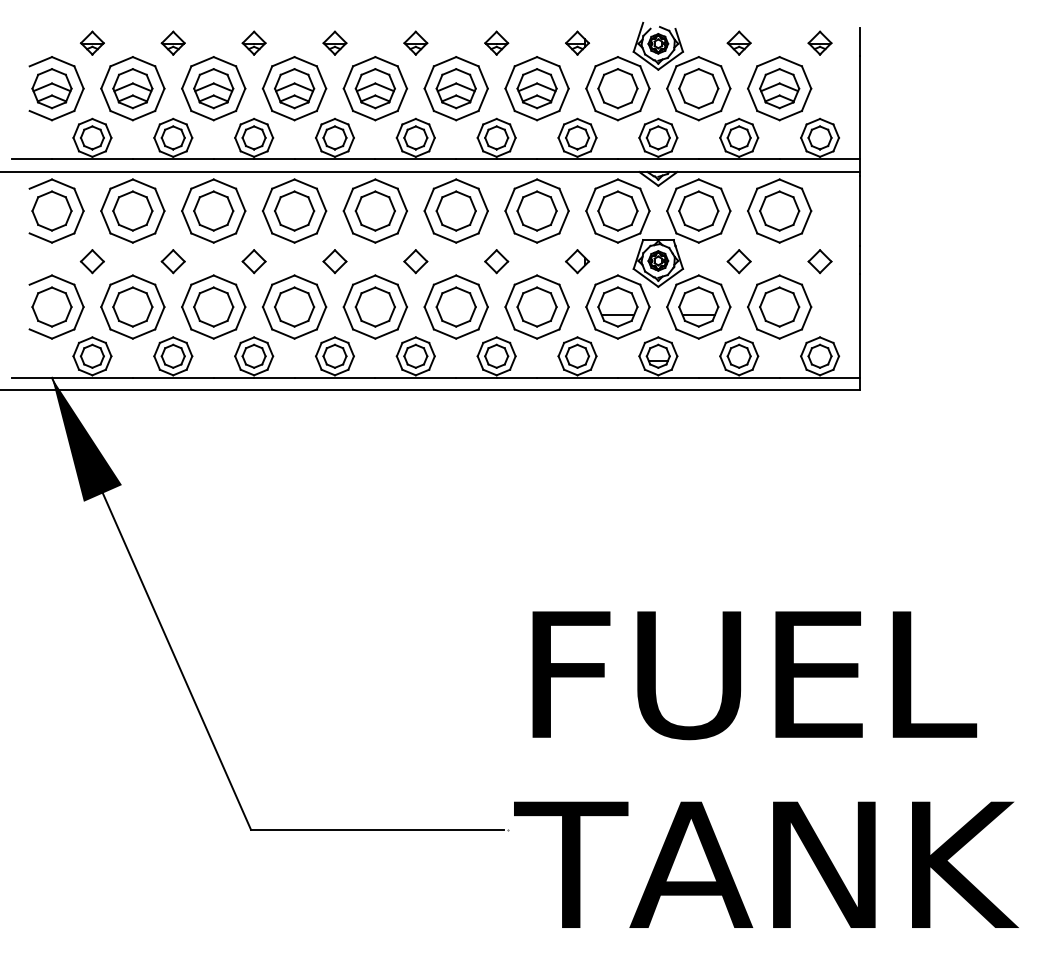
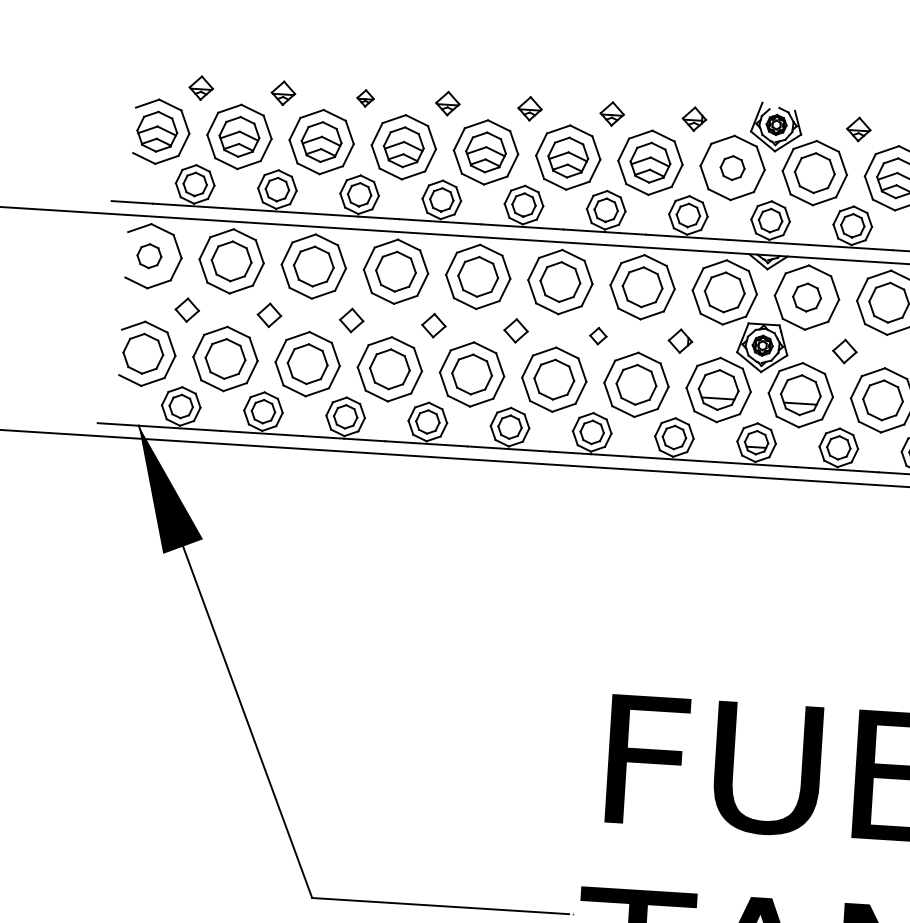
part: (253, 42) -> (365, 97), size x0.7
part: (617, 88) -> (732, 167), size x0.6
part: (51, 210) -> (148, 255), size x0.6
part: (698, 210) -> (806, 296), size x0.7
part: (496, 261) -> (598, 335), size x0.7

